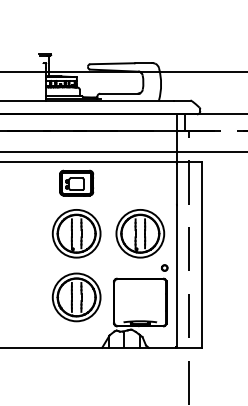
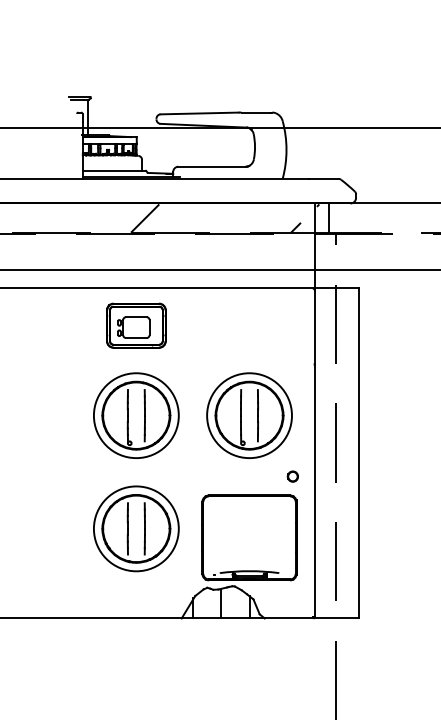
hatch: (126, 122) -> (224, 217), added

